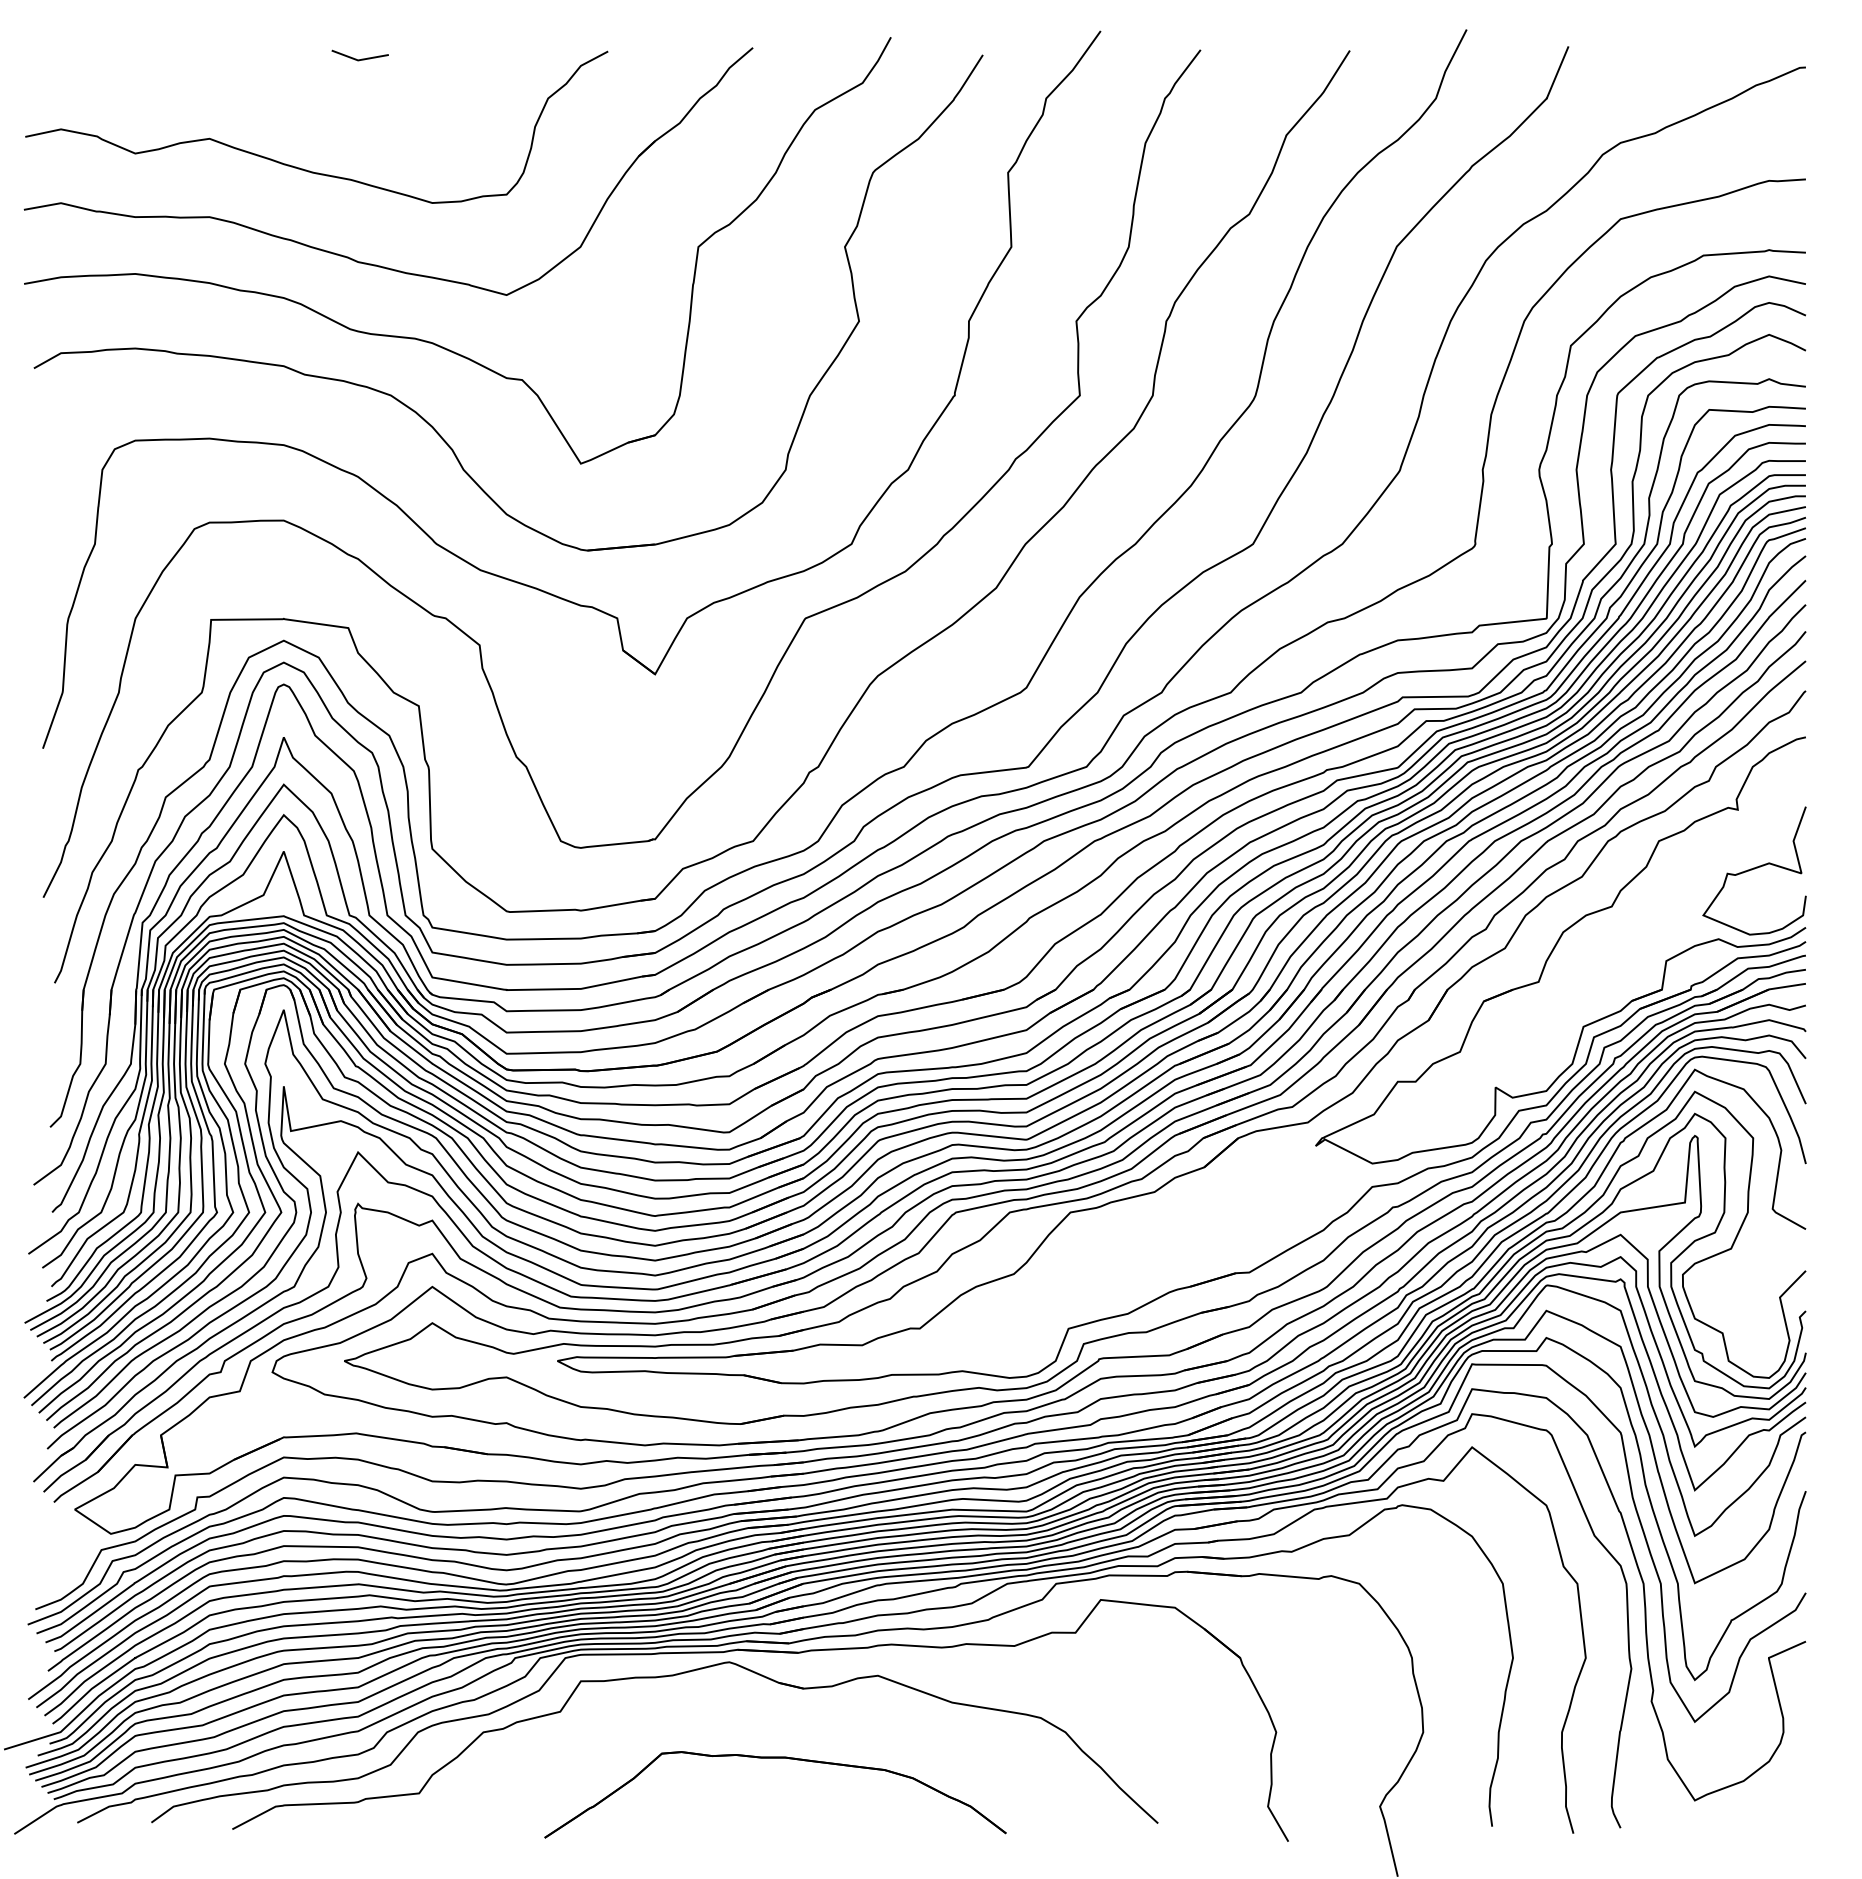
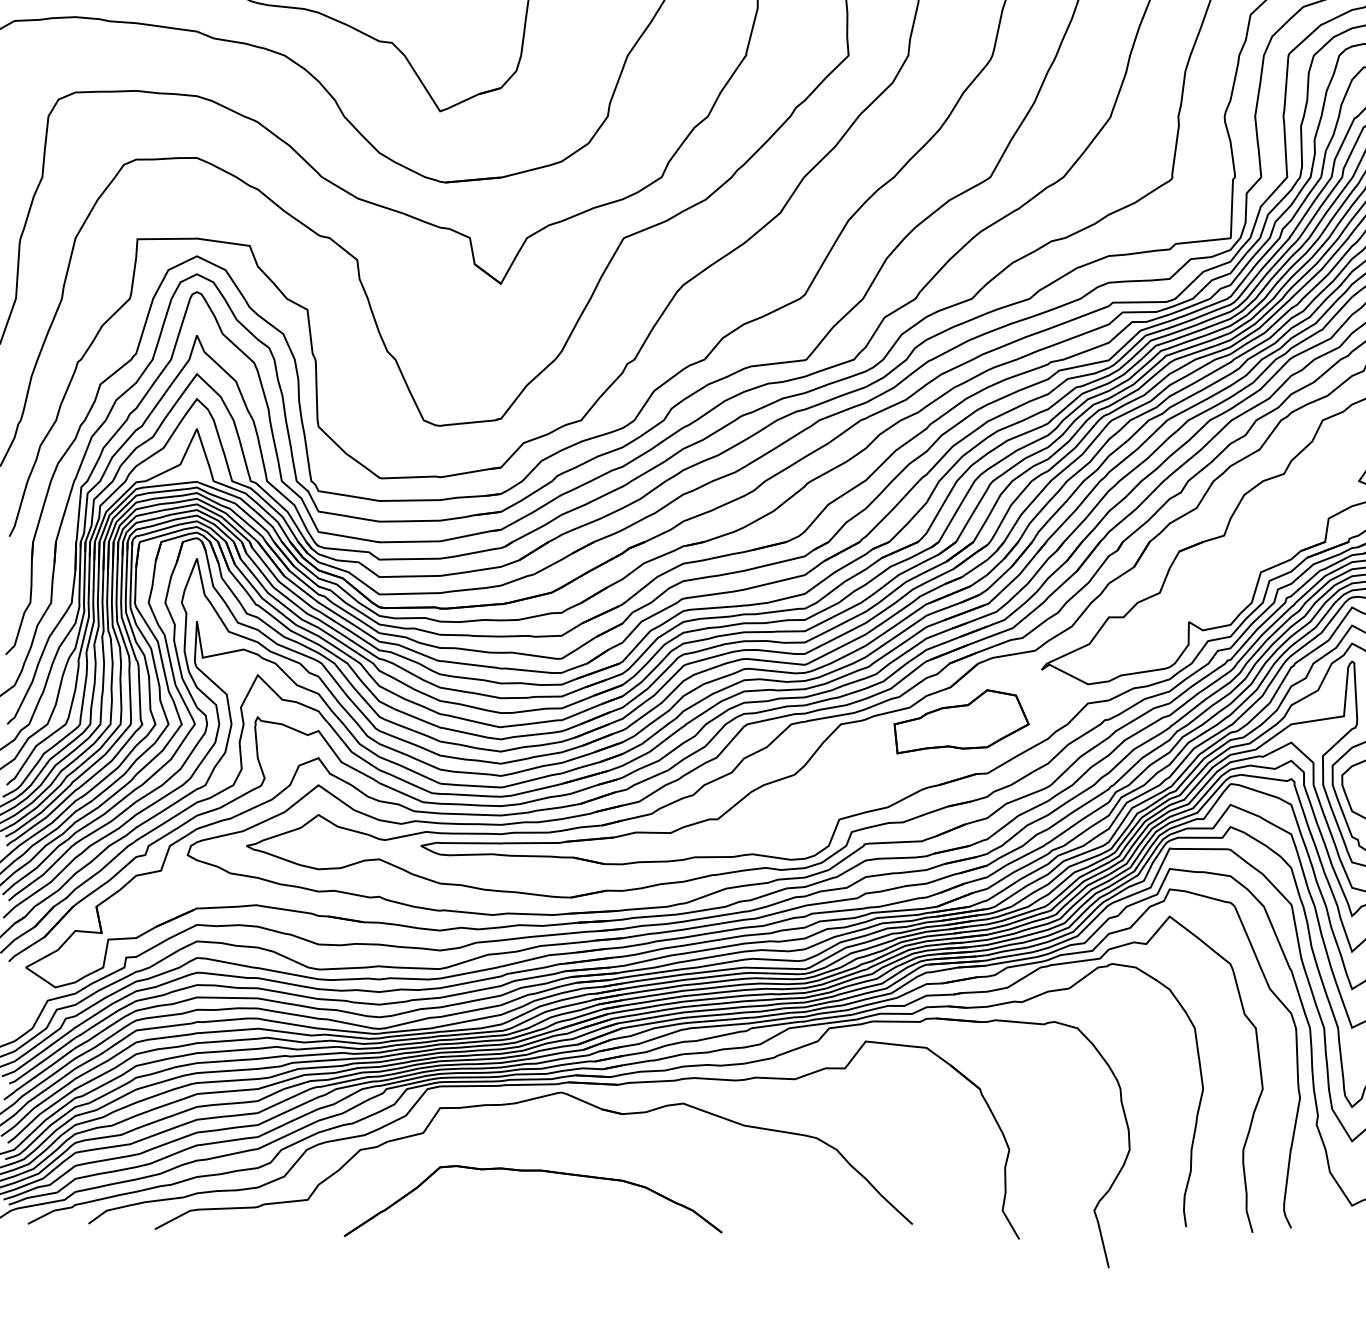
part: (1217, 1208) -> (961, 721), added
part: (775, 1758) -> (533, 1171), moved

